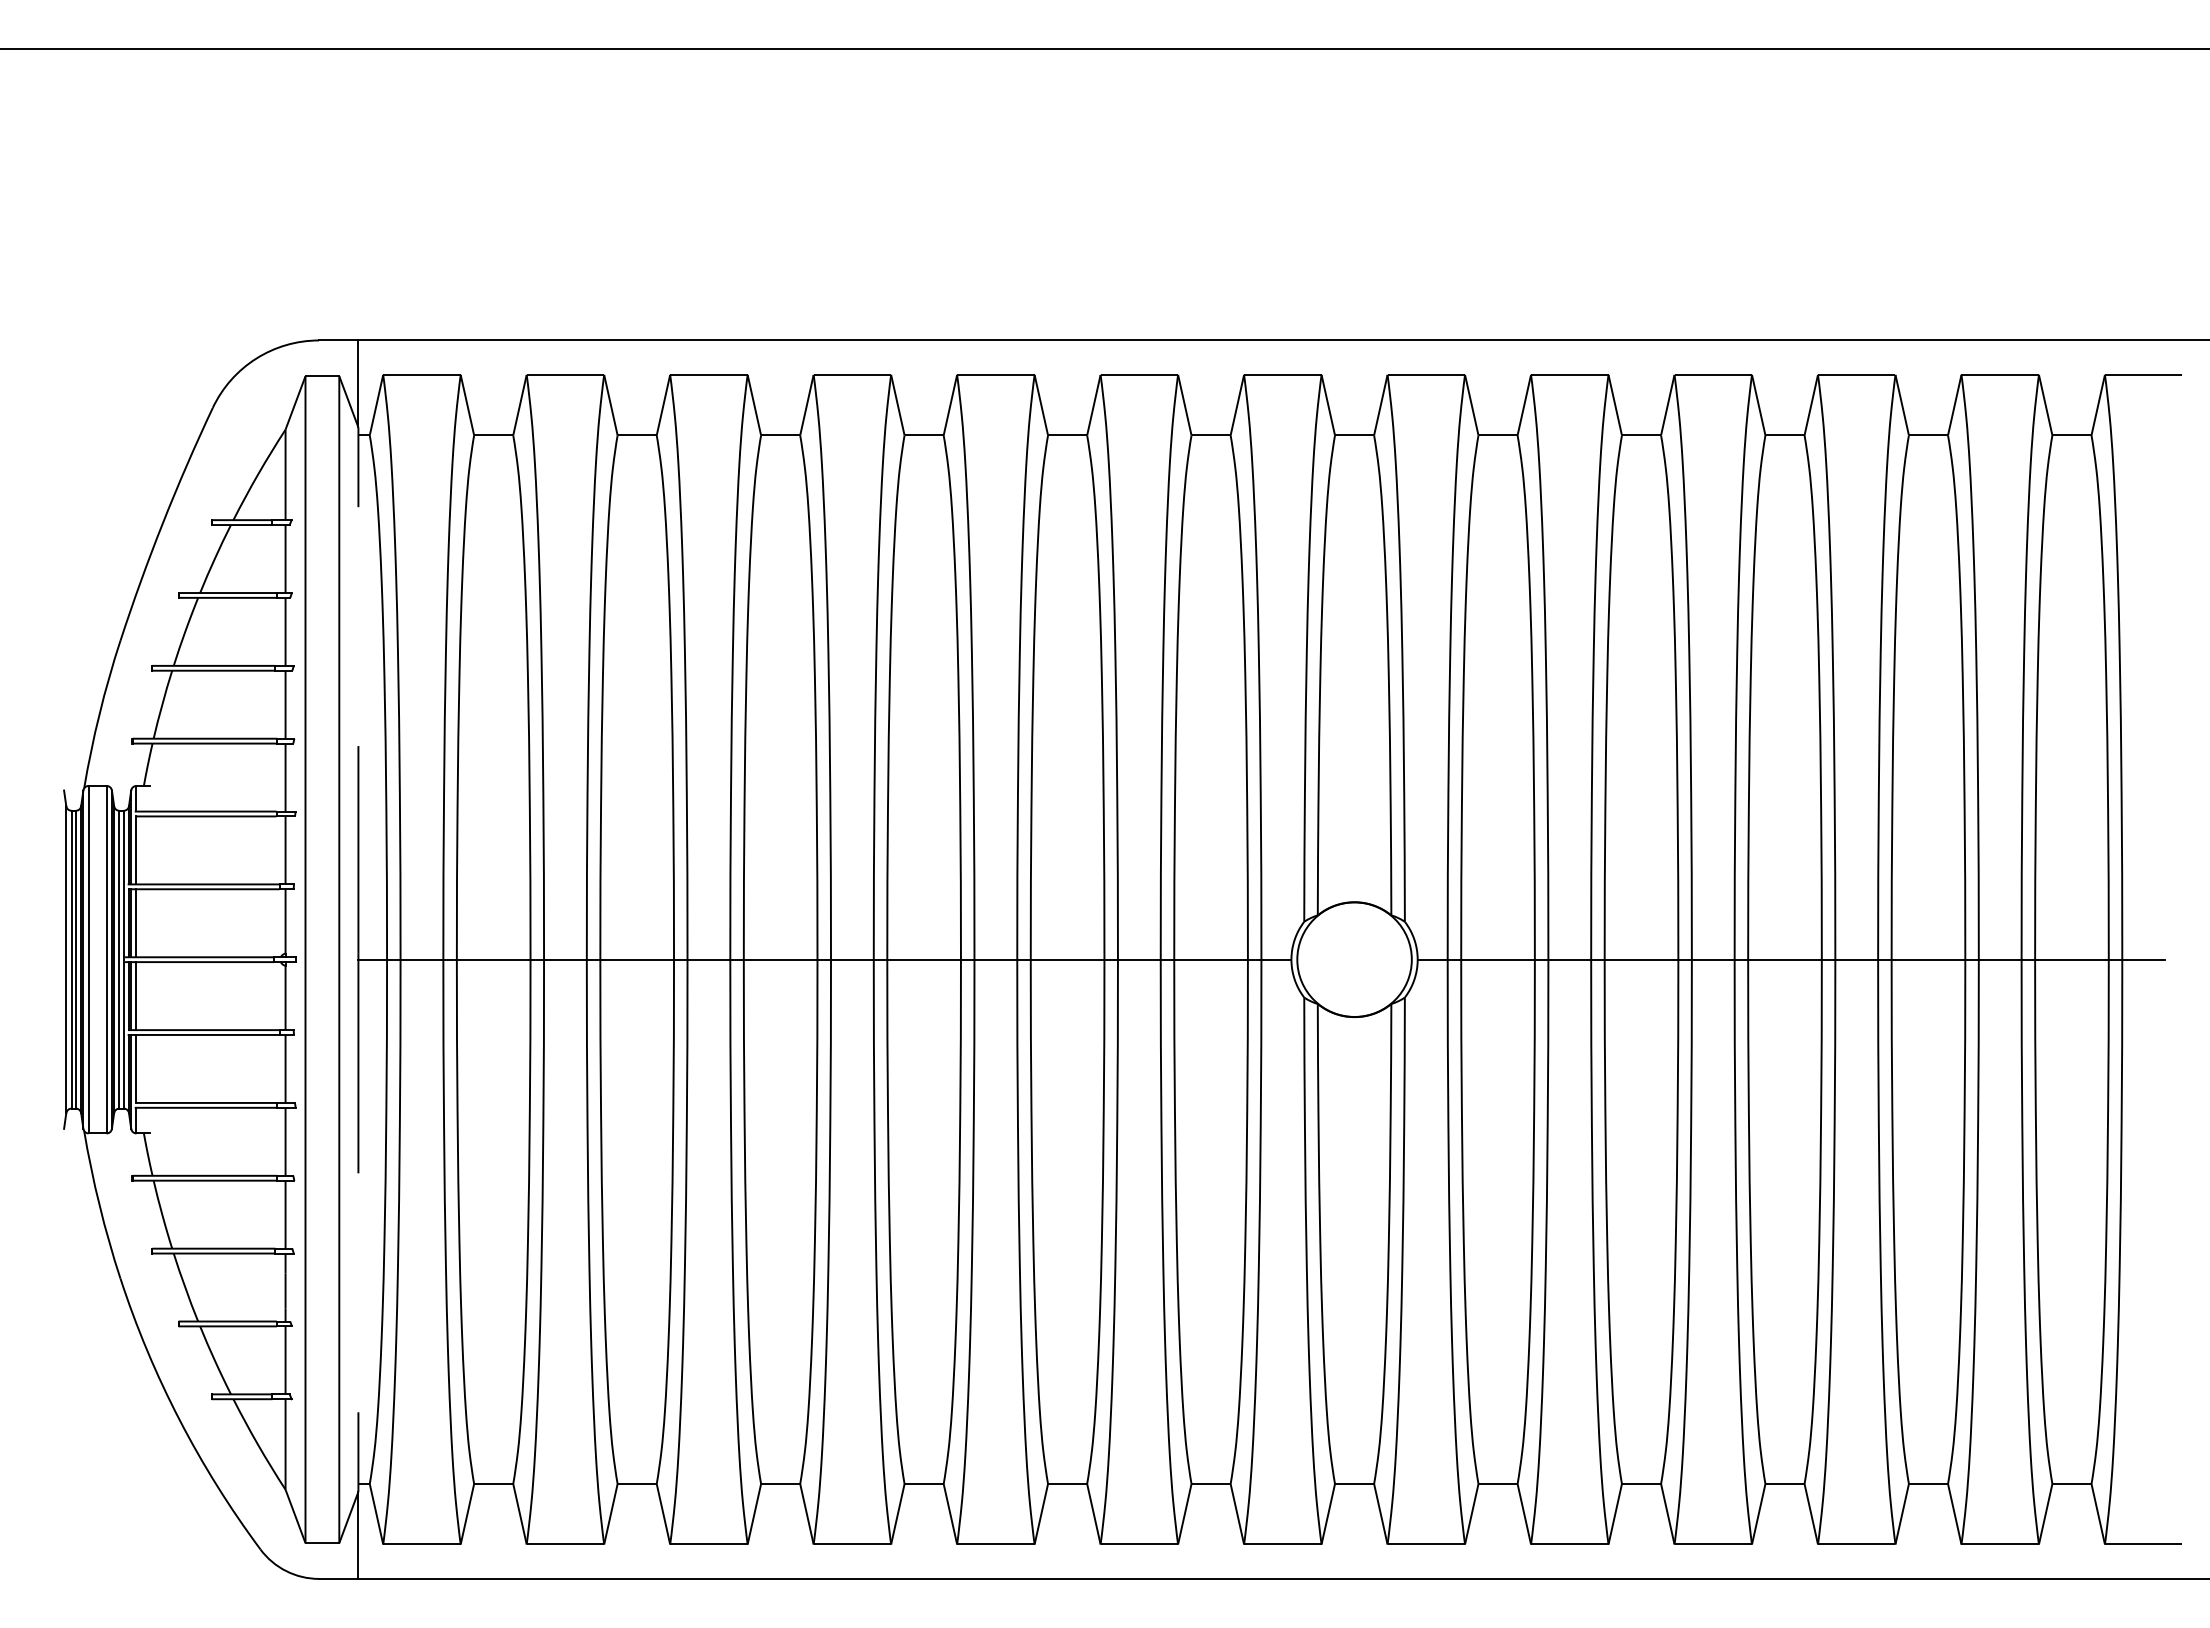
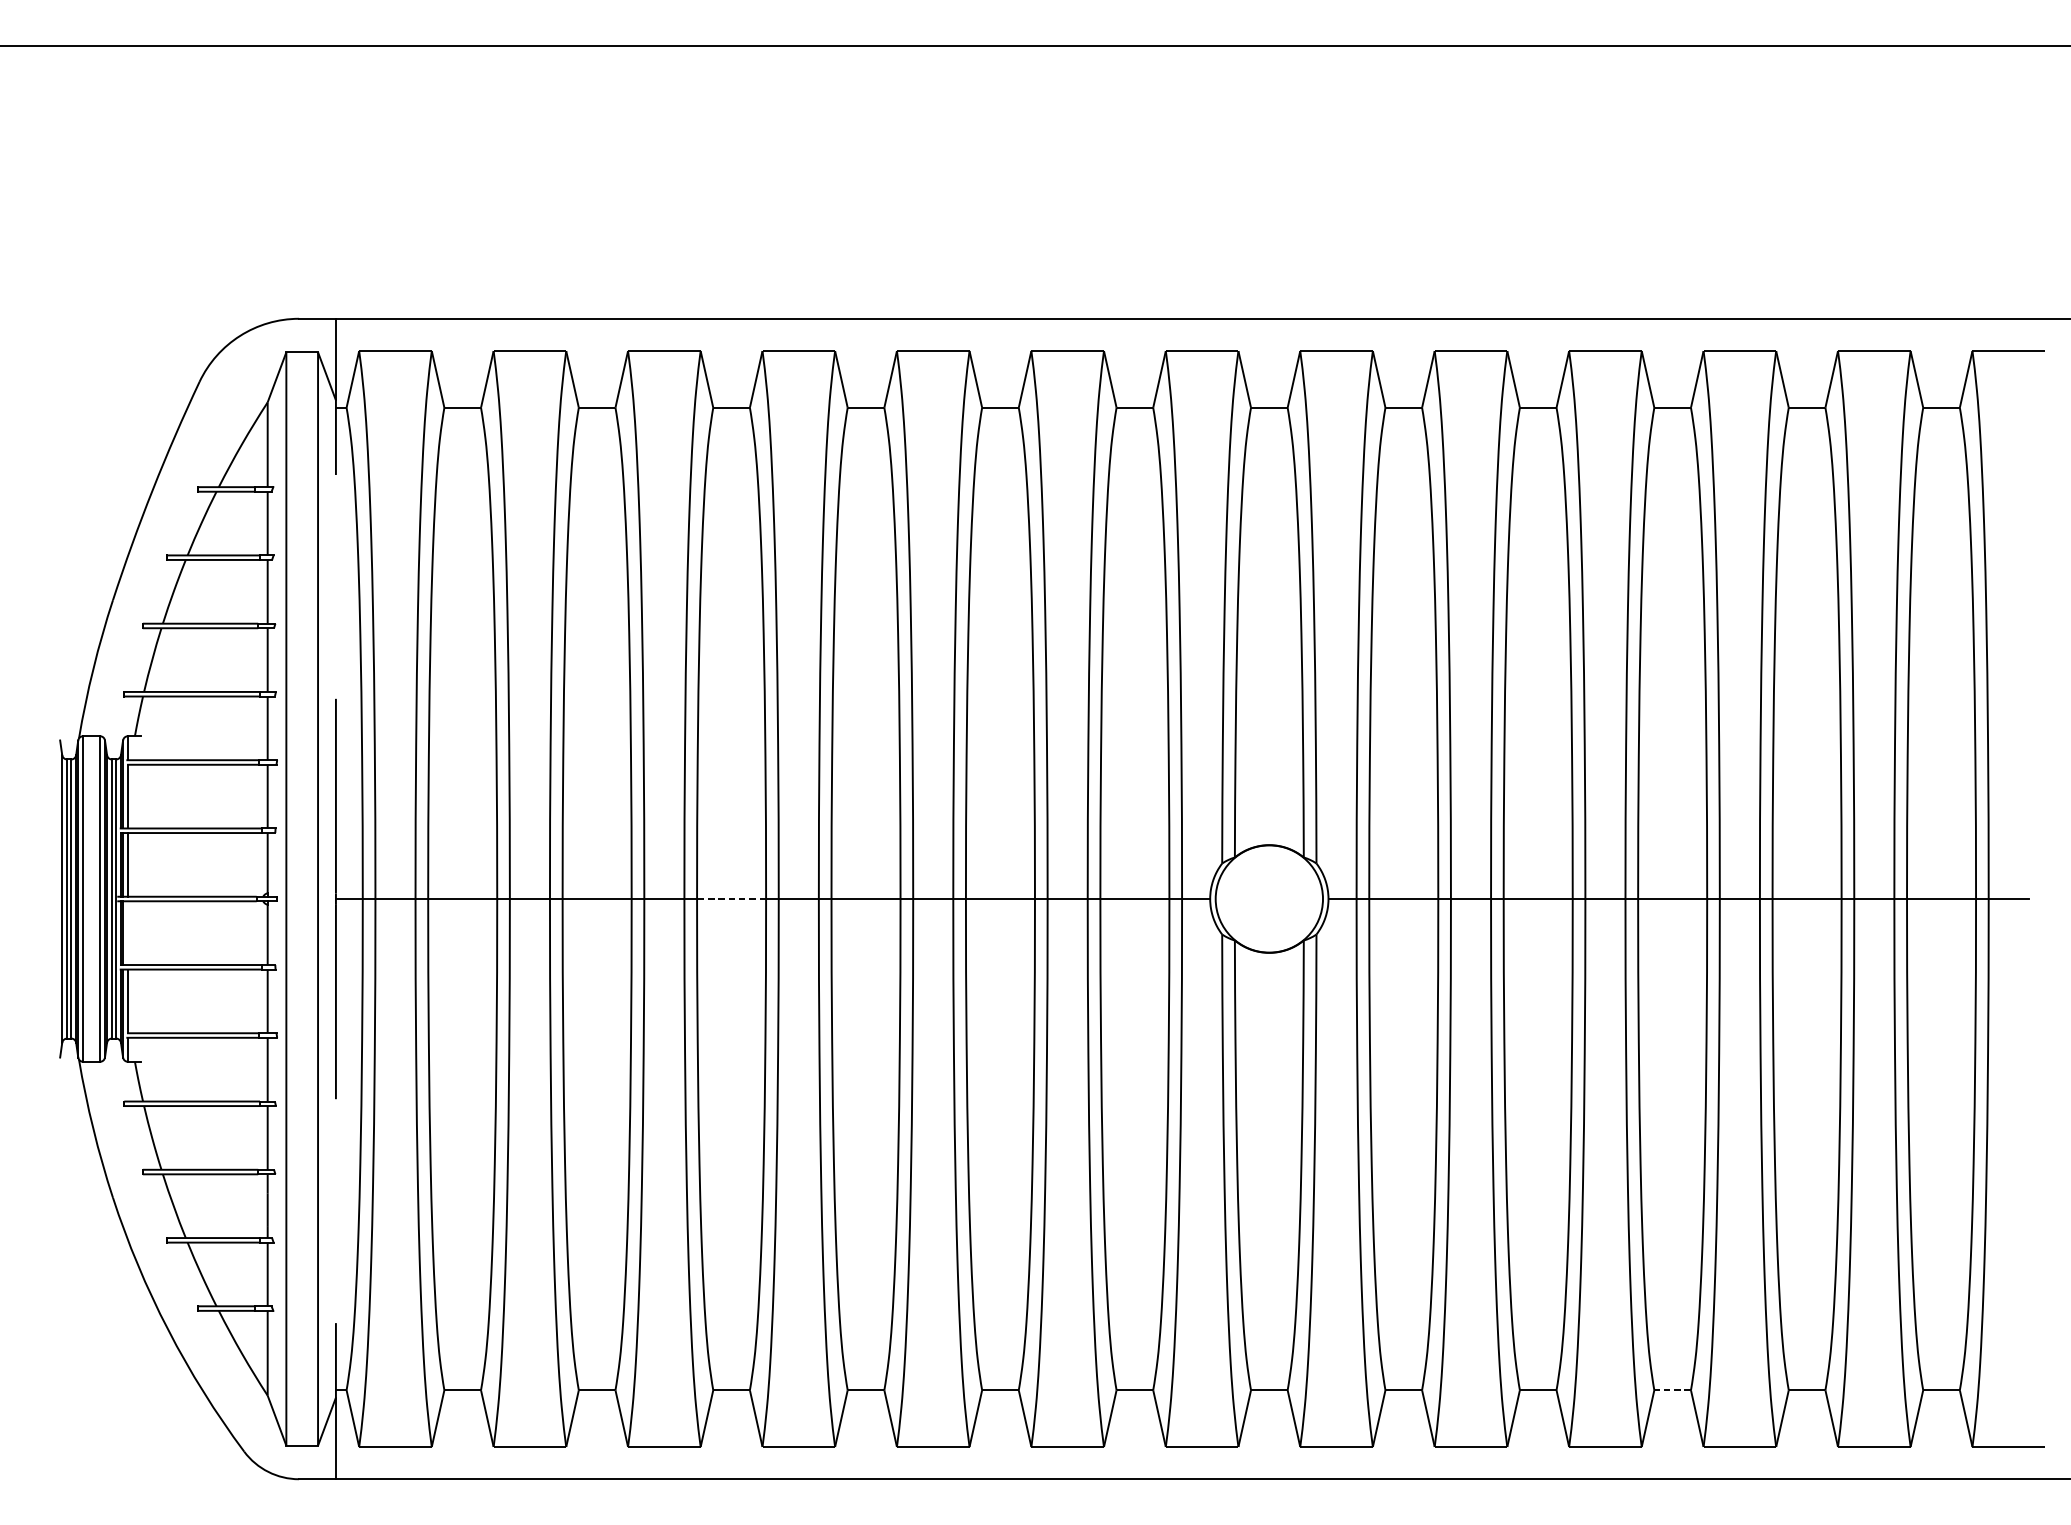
line: (780, 959) -> (731, 898), solid -> dashed
line: (136, 996) -> (128, 933), removed
line: (1785, 1483) -> (1673, 1389), solid -> dashed

